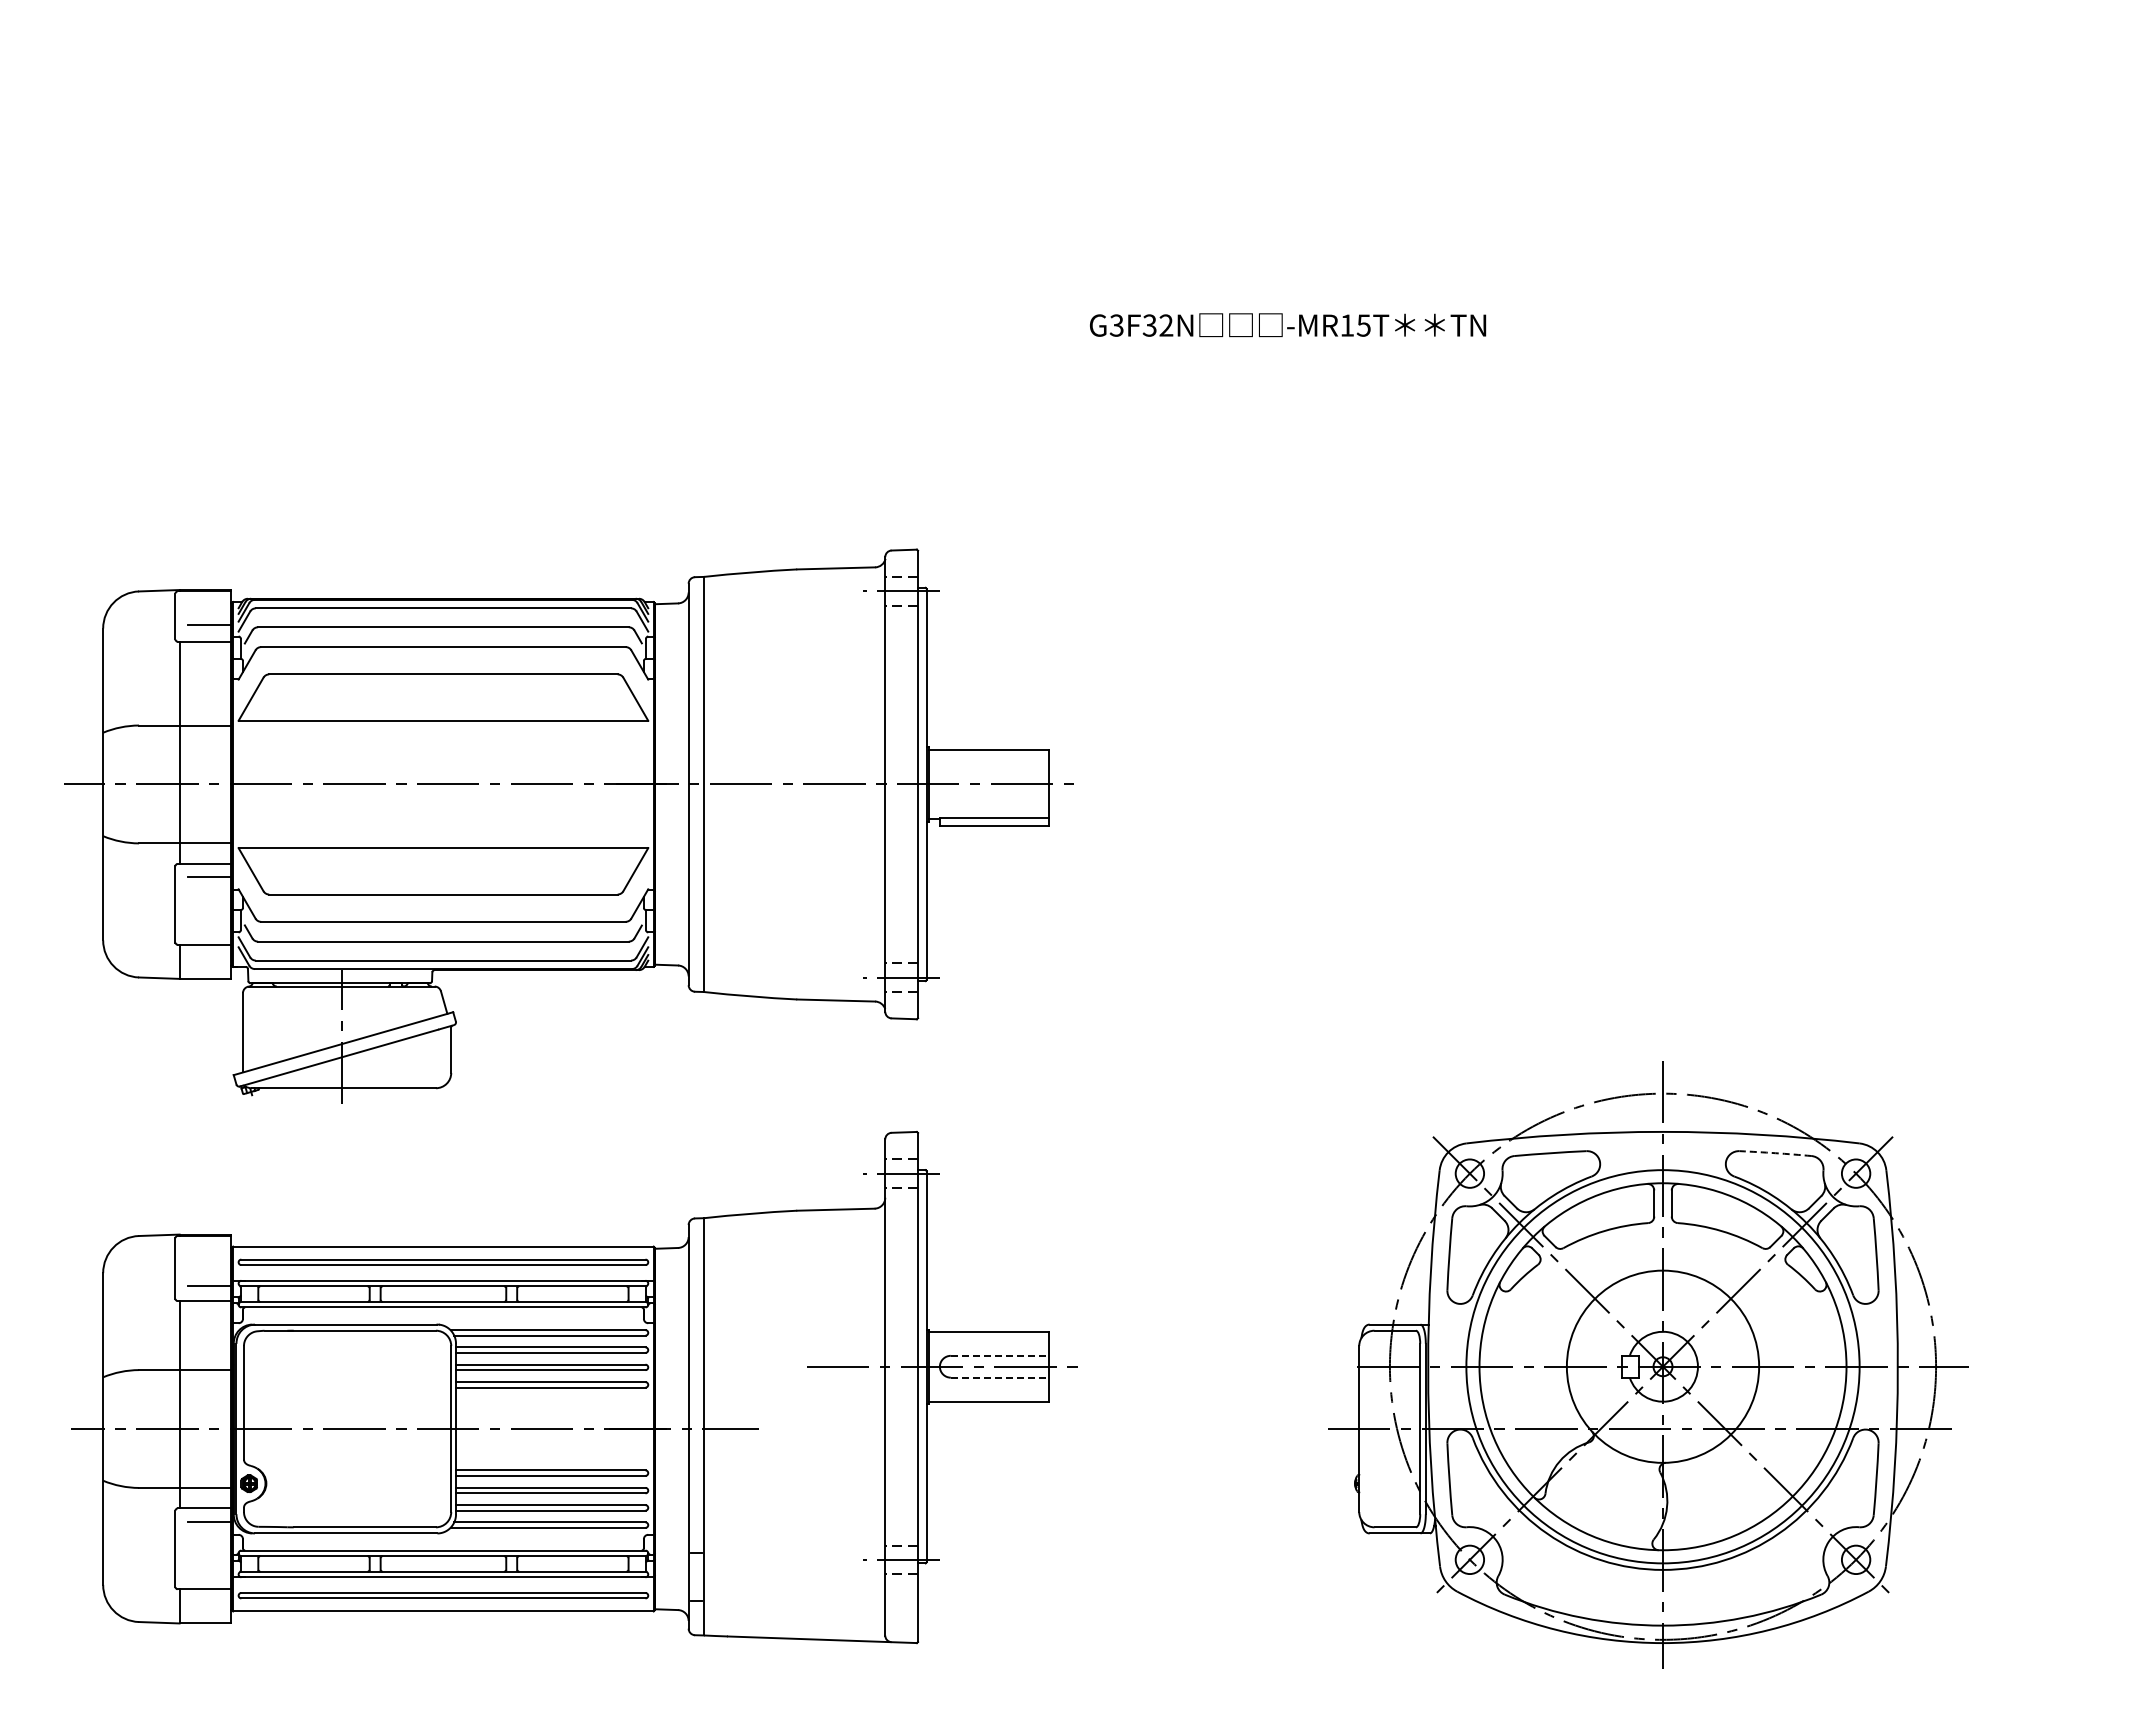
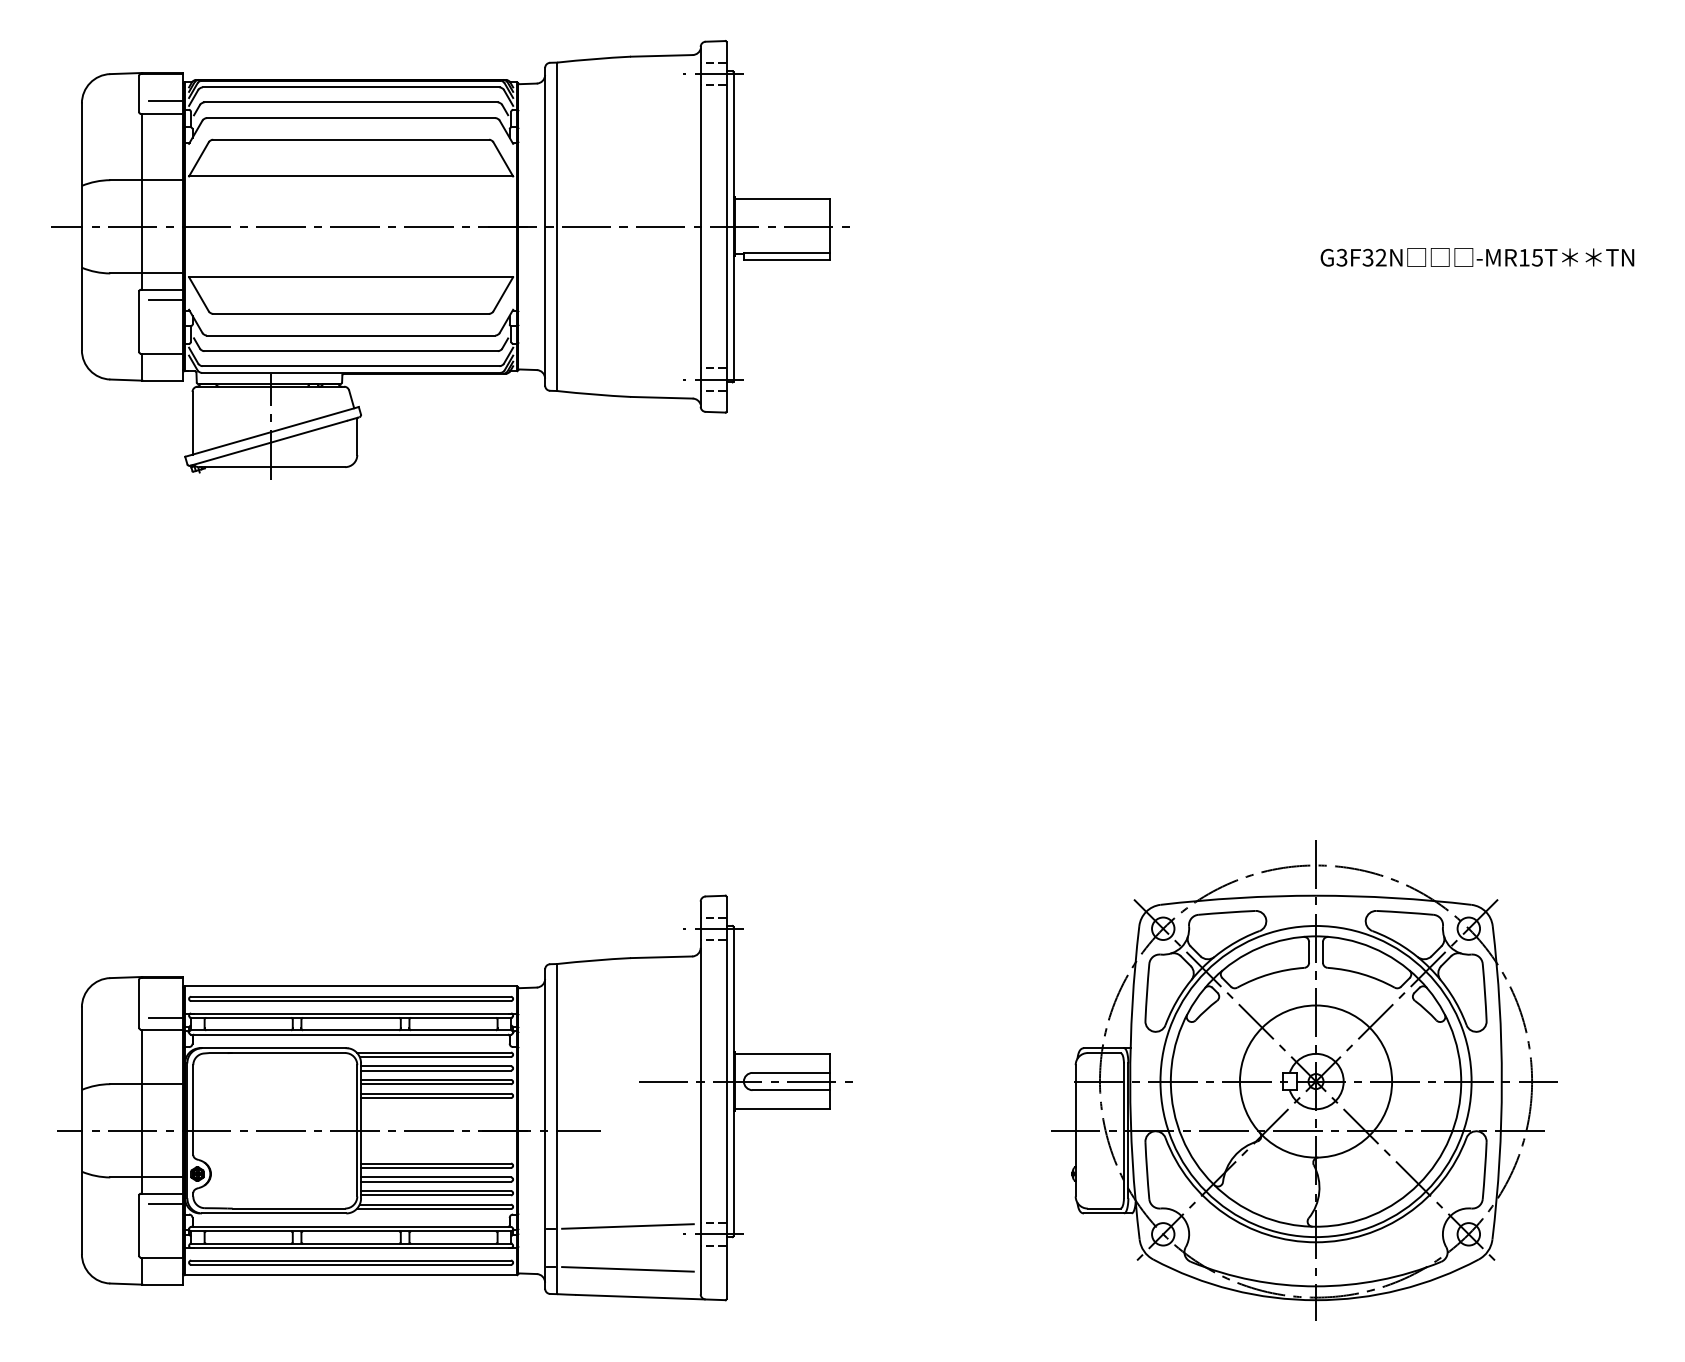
text: (1288, 325) -> (1477, 257), moved
part: (568, 825) -> (450, 259), moved
arc: (1775, 1153) -> (1405, 912), dashed -> solid
line: (1000, 1355) -> (791, 1072), dashed -> solid
line: (1000, 1377) -> (791, 1090), dashed -> solid
line: (793, 1549) -> (628, 1226), added
line: (793, 1604) -> (628, 1269), added

